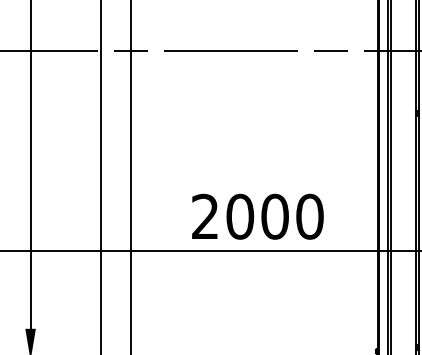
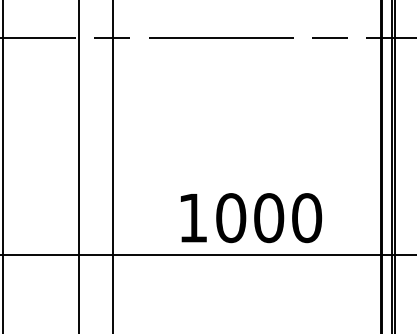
text: (204, 215) -> (192, 216), 2000 -> 1000

